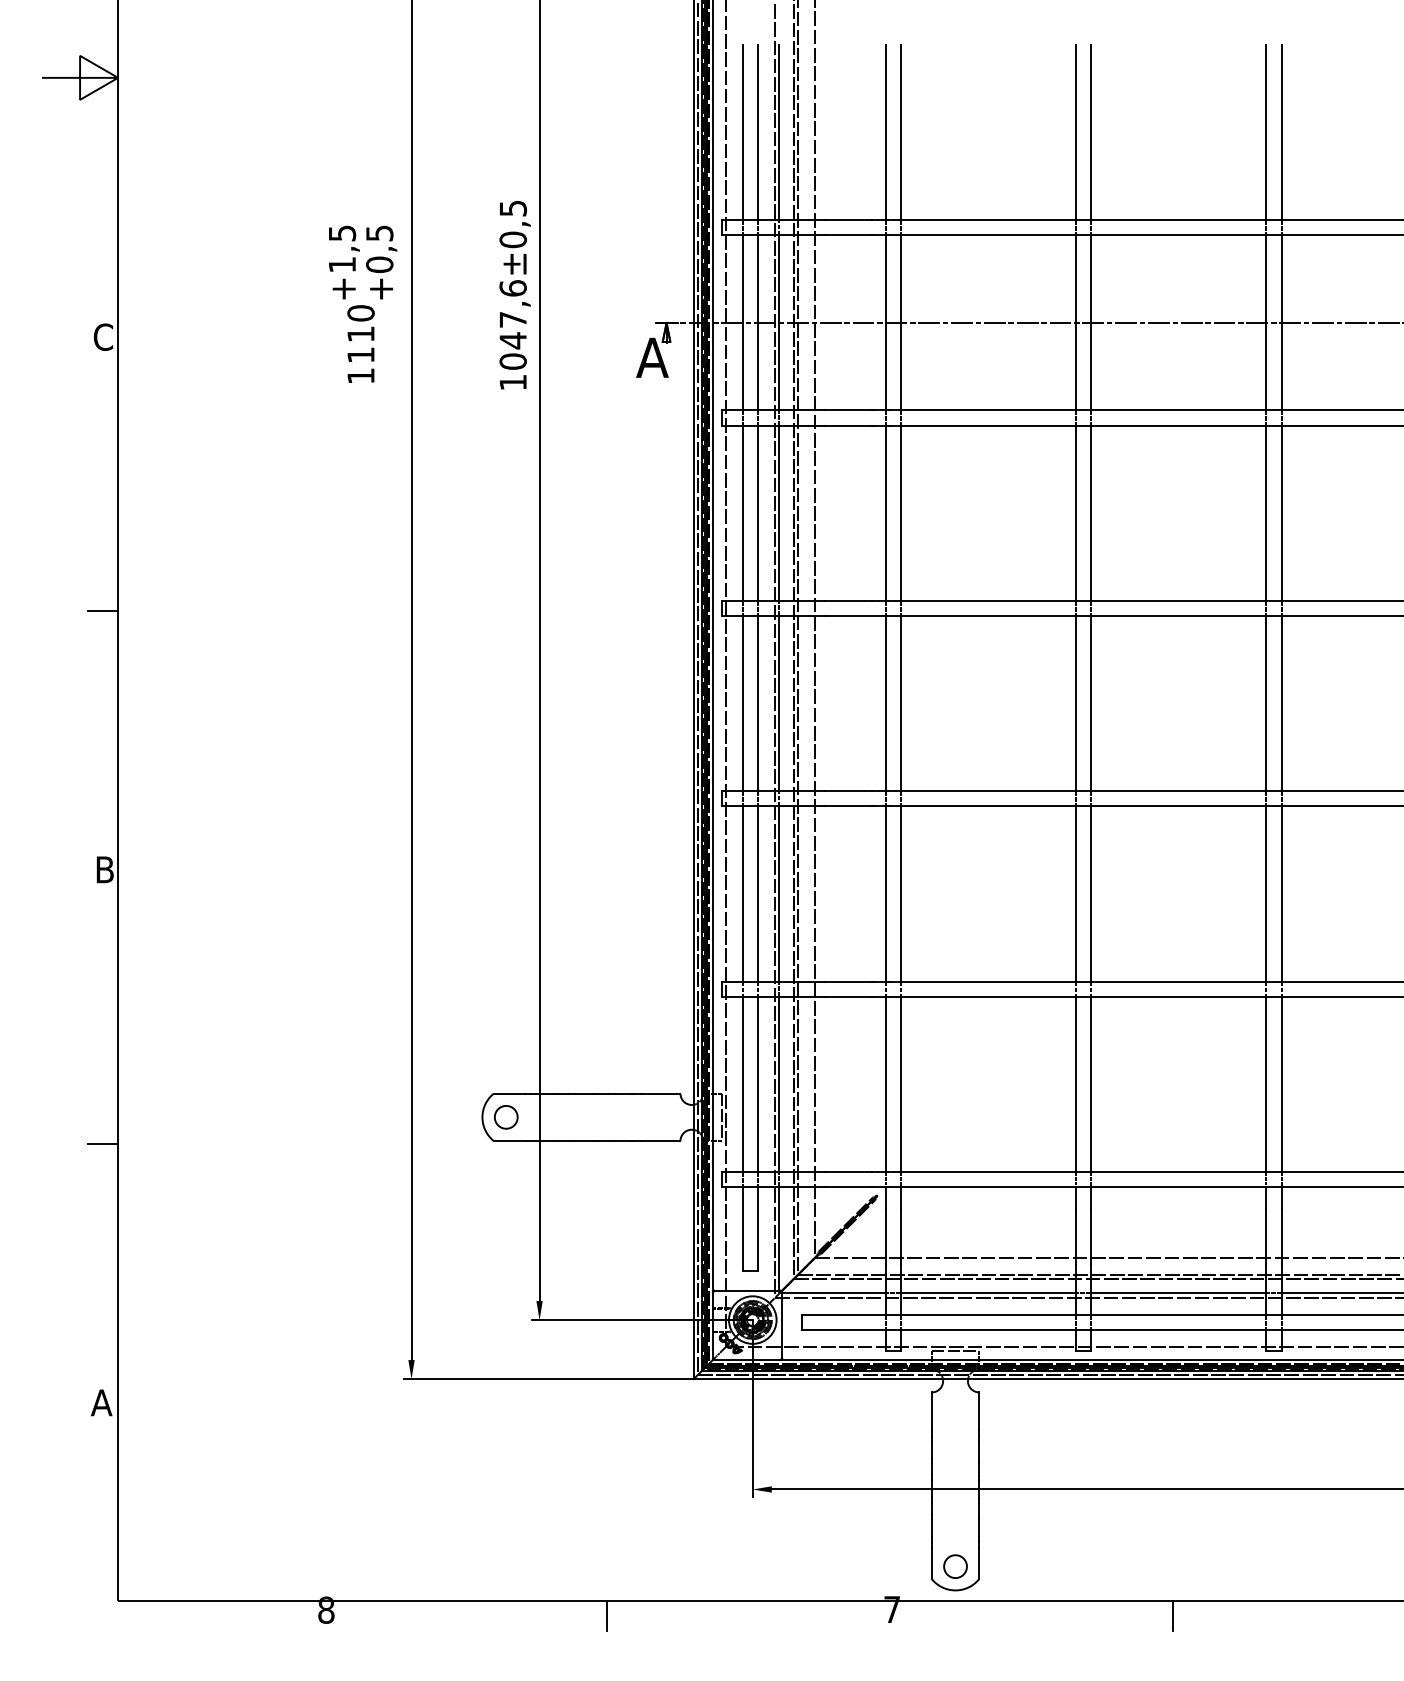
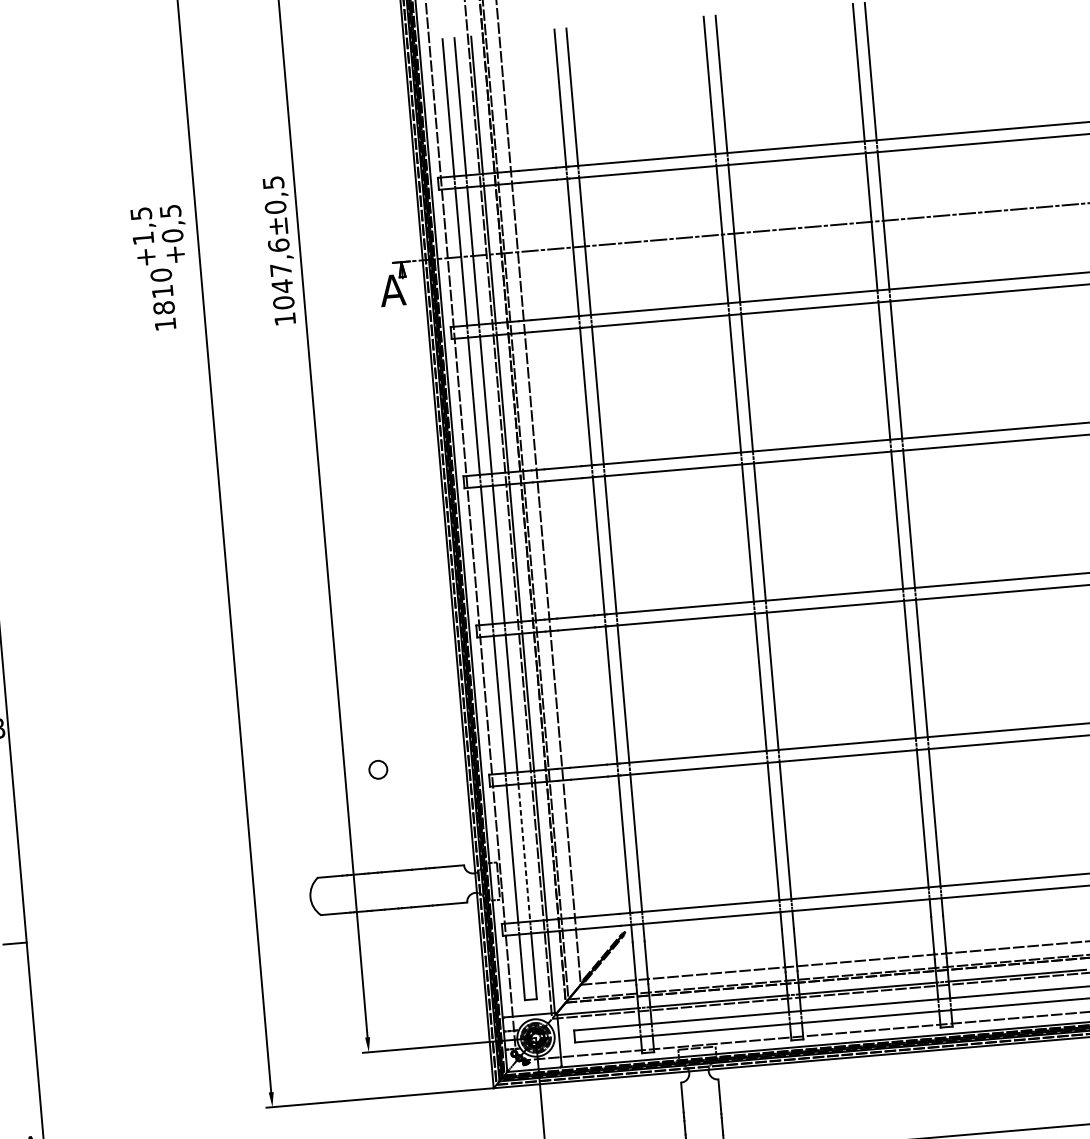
text: (360, 355) -> (163, 308), 1110 -> 1810
line: (758, 1084) -> (524, 852), solid -> dashed
circle: (506, 1117) -> (378, 769), moved

